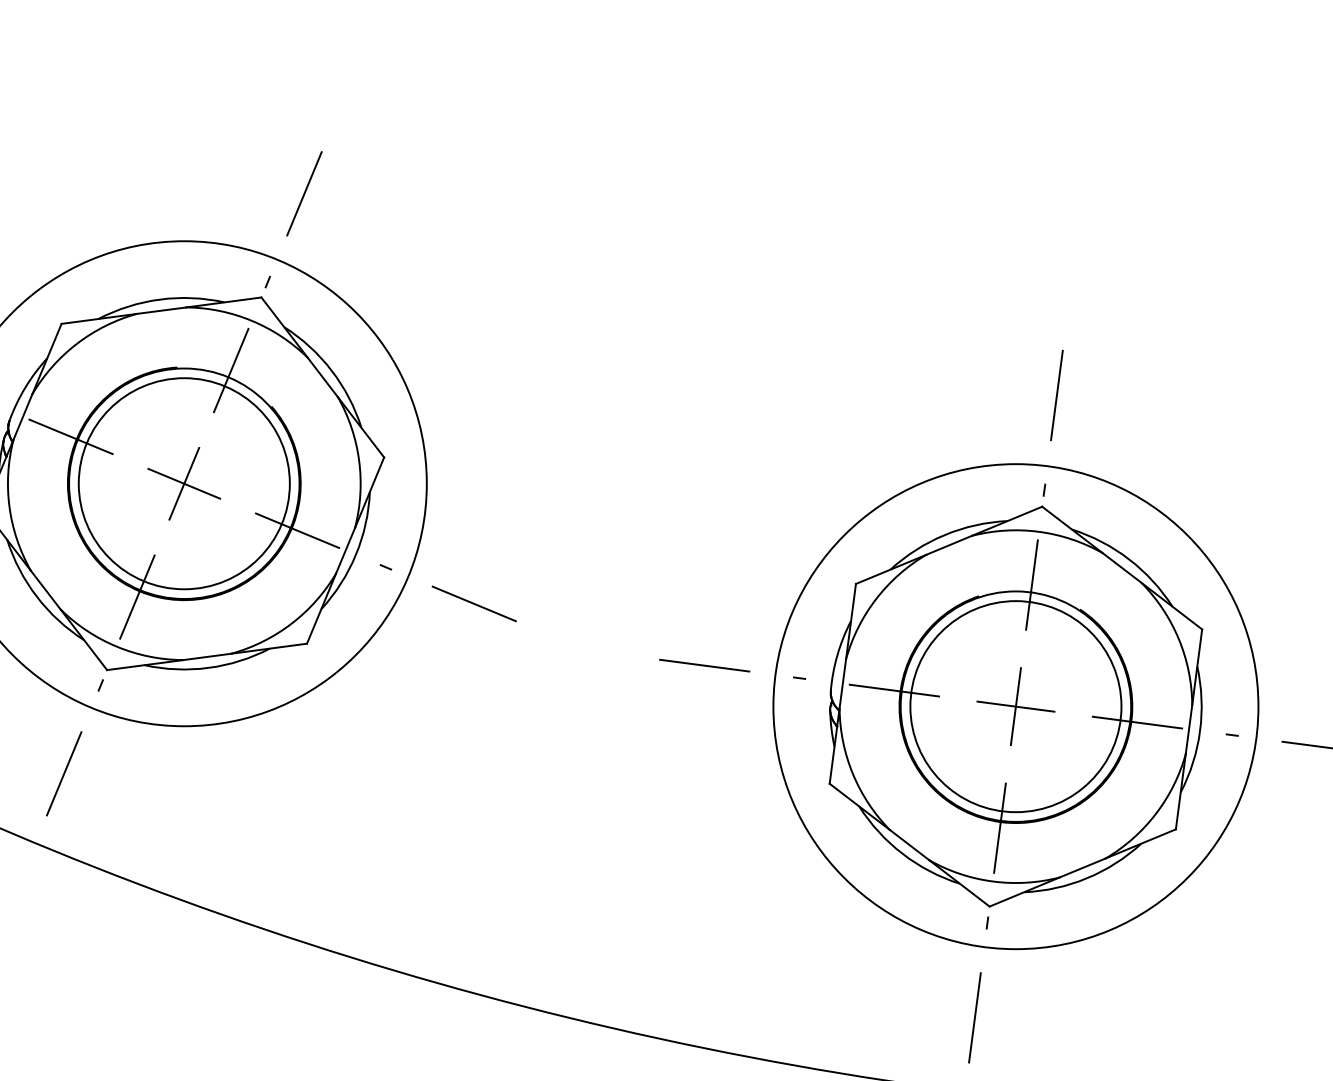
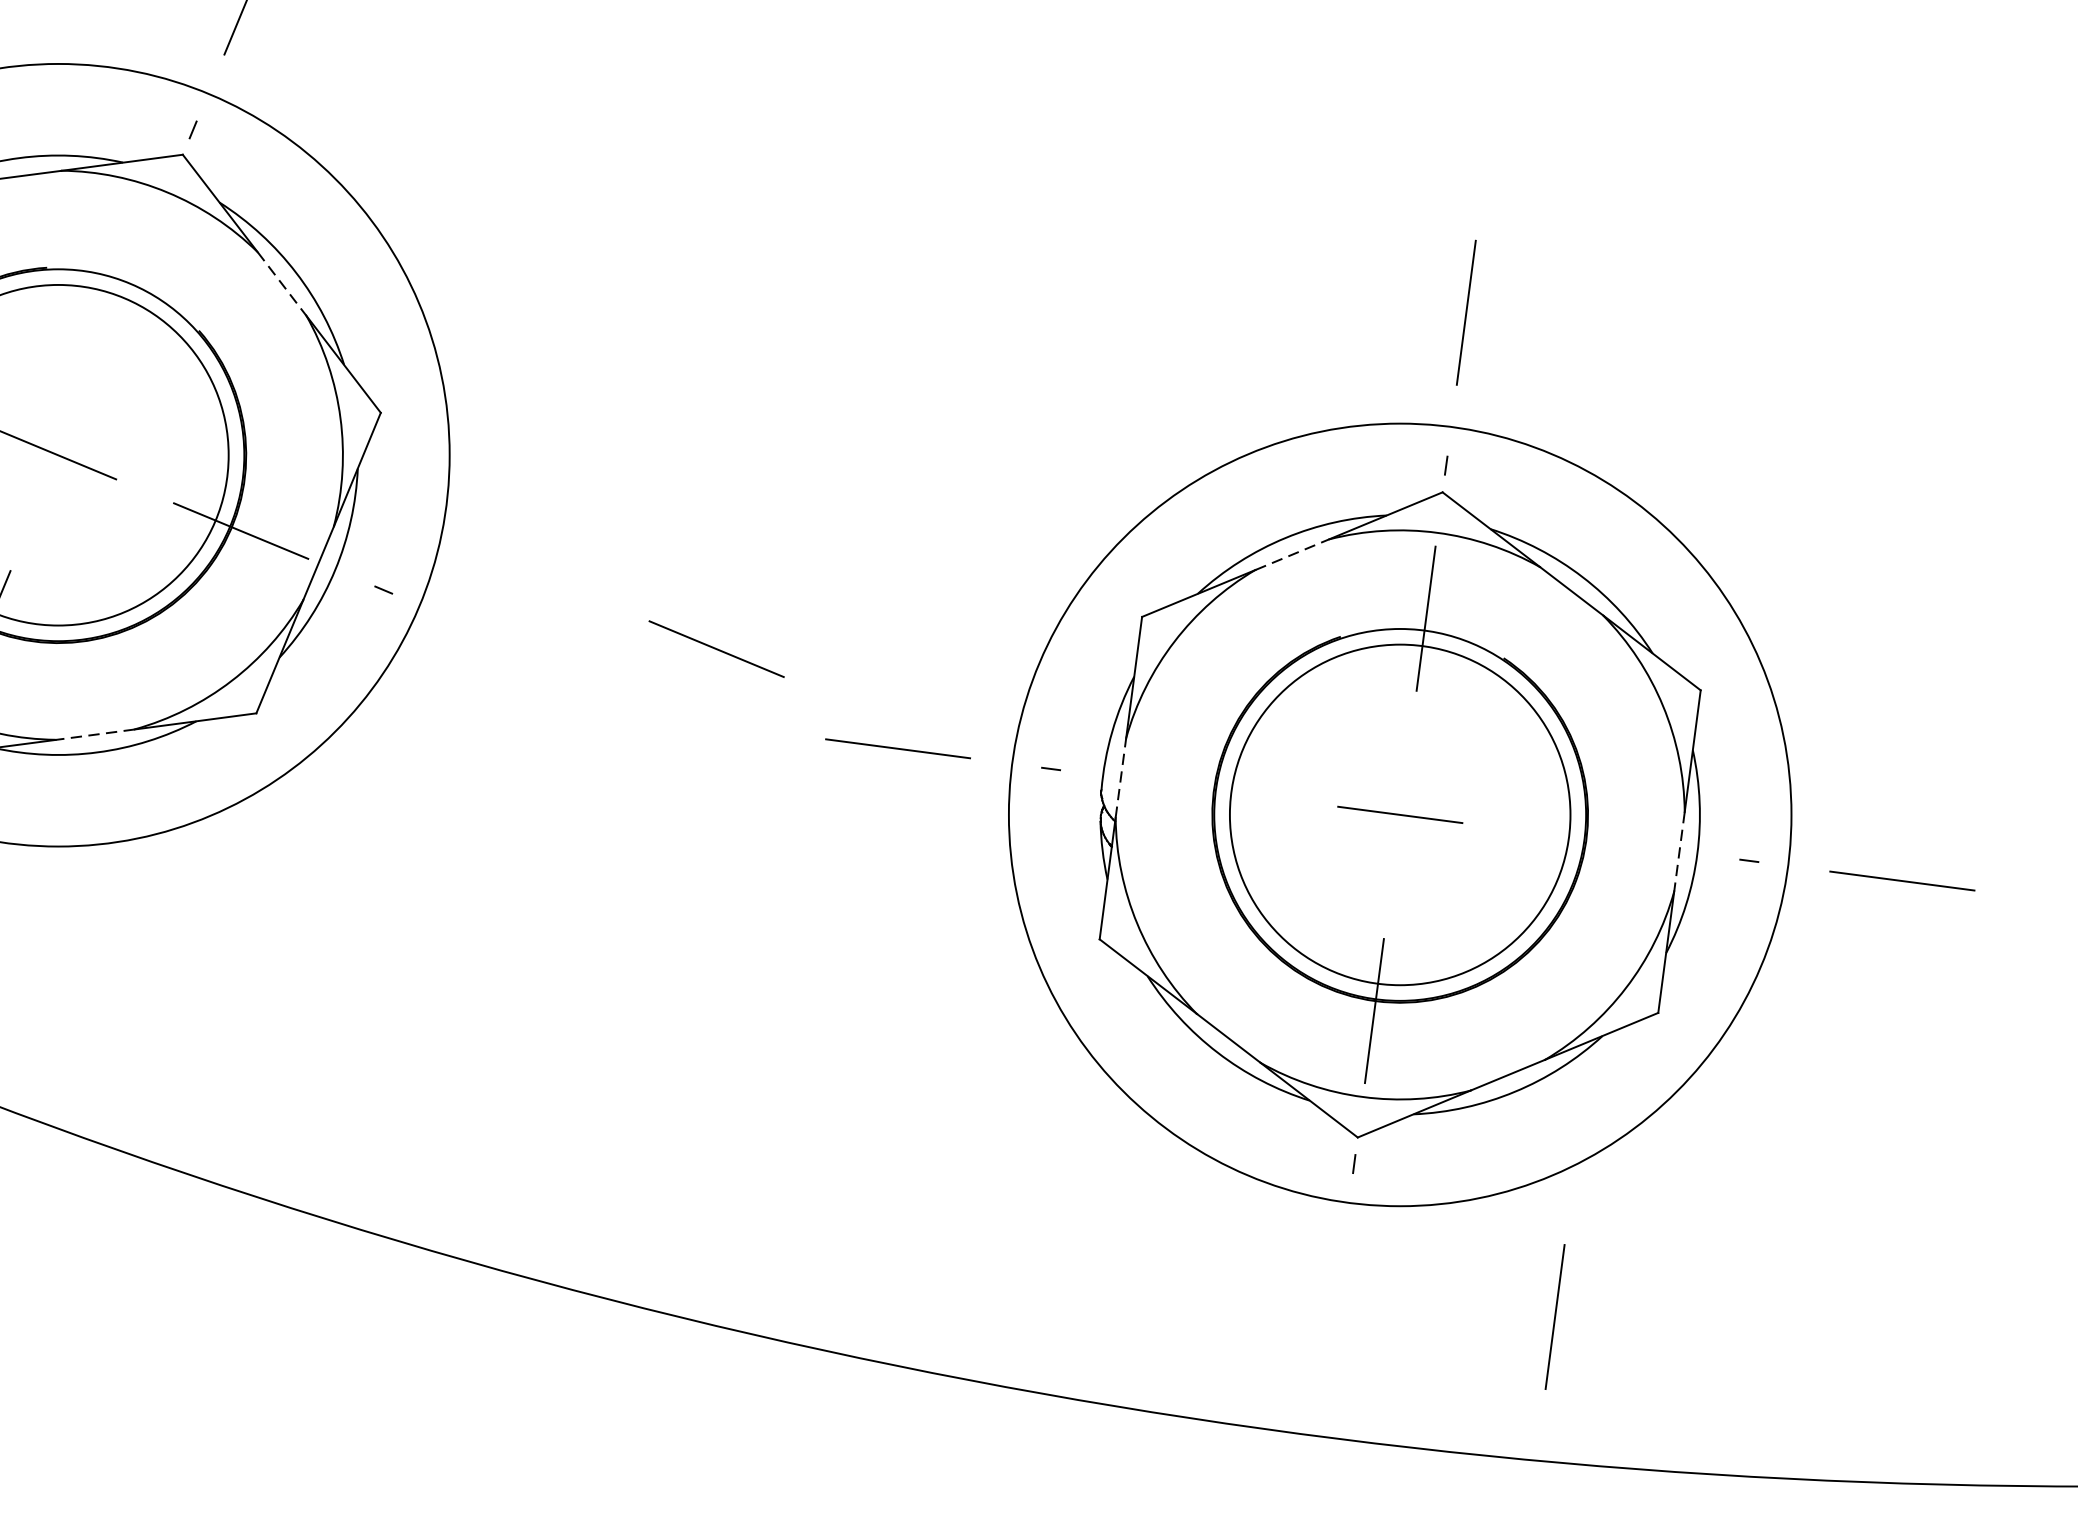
line: (231, 370) -> (134, 272), removed
line: (322, 377) -> (281, 283), solid -> dashed
line: (184, 483) -> (58, 454), removed
line: (949, 545) -> (1293, 554), solid -> dashed
line: (473, 603) -> (715, 648), moved
line: (207, 656) -> (95, 733), solid -> dashed
line: (842, 683) -> (1120, 777), solid -> dashed
line: (894, 690) -> (1204, 788), removed
line: (1015, 706) -> (1399, 814), removed
line: (1137, 722) -> (1596, 840), removed
line: (1189, 729) -> (1680, 851), solid -> dashed
line: (974, 1017) -> (1554, 1316), moved

